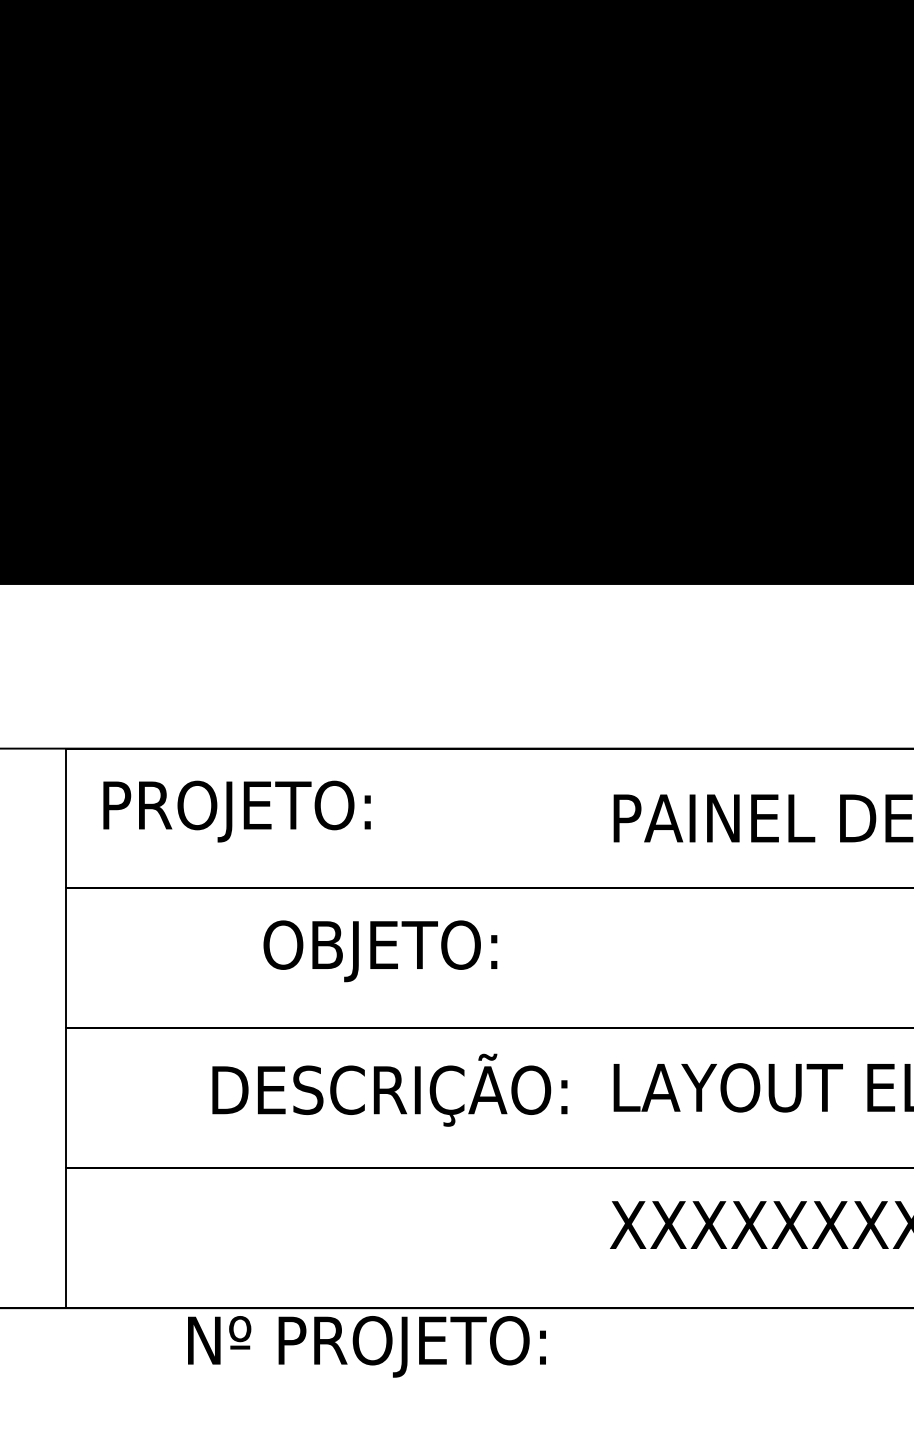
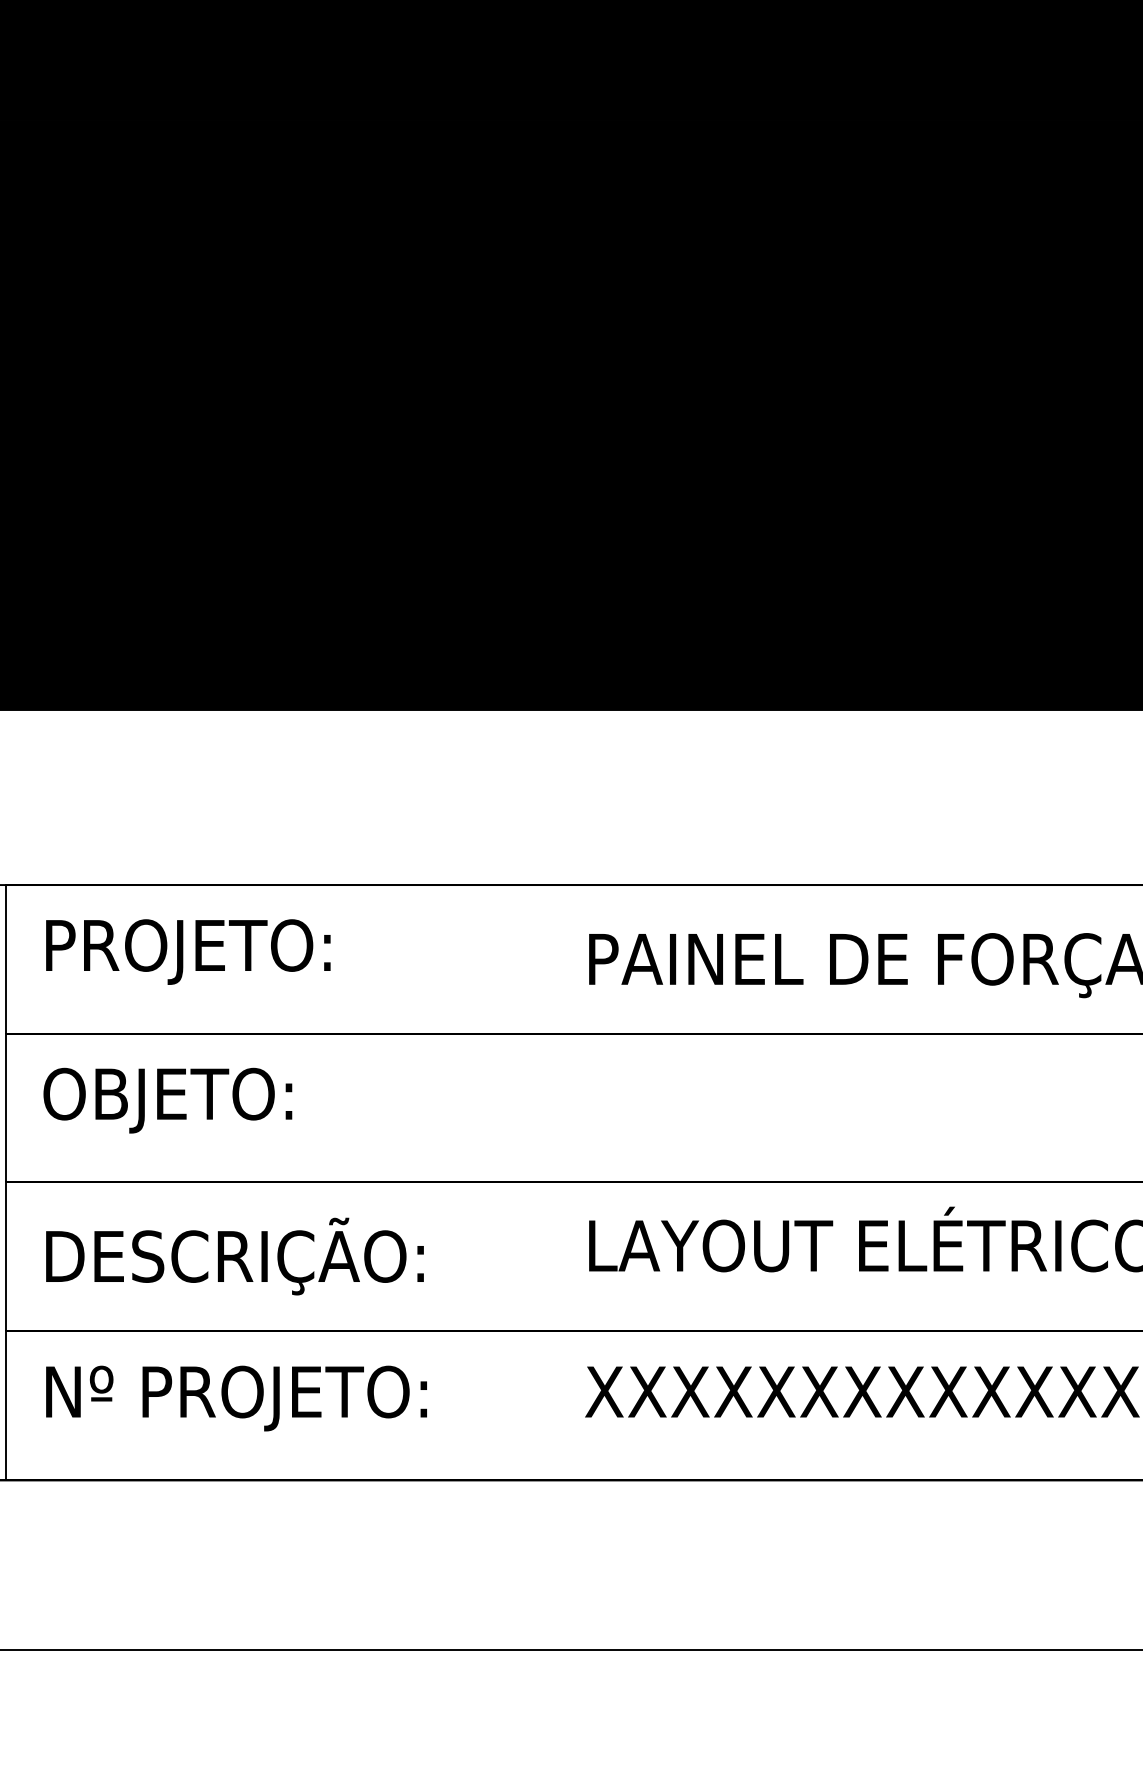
text: (380, 951) -> (167, 1100), moved
text: (389, 1090) -> (234, 1256), moved
text: (366, 1346) -> (236, 1398), moved

